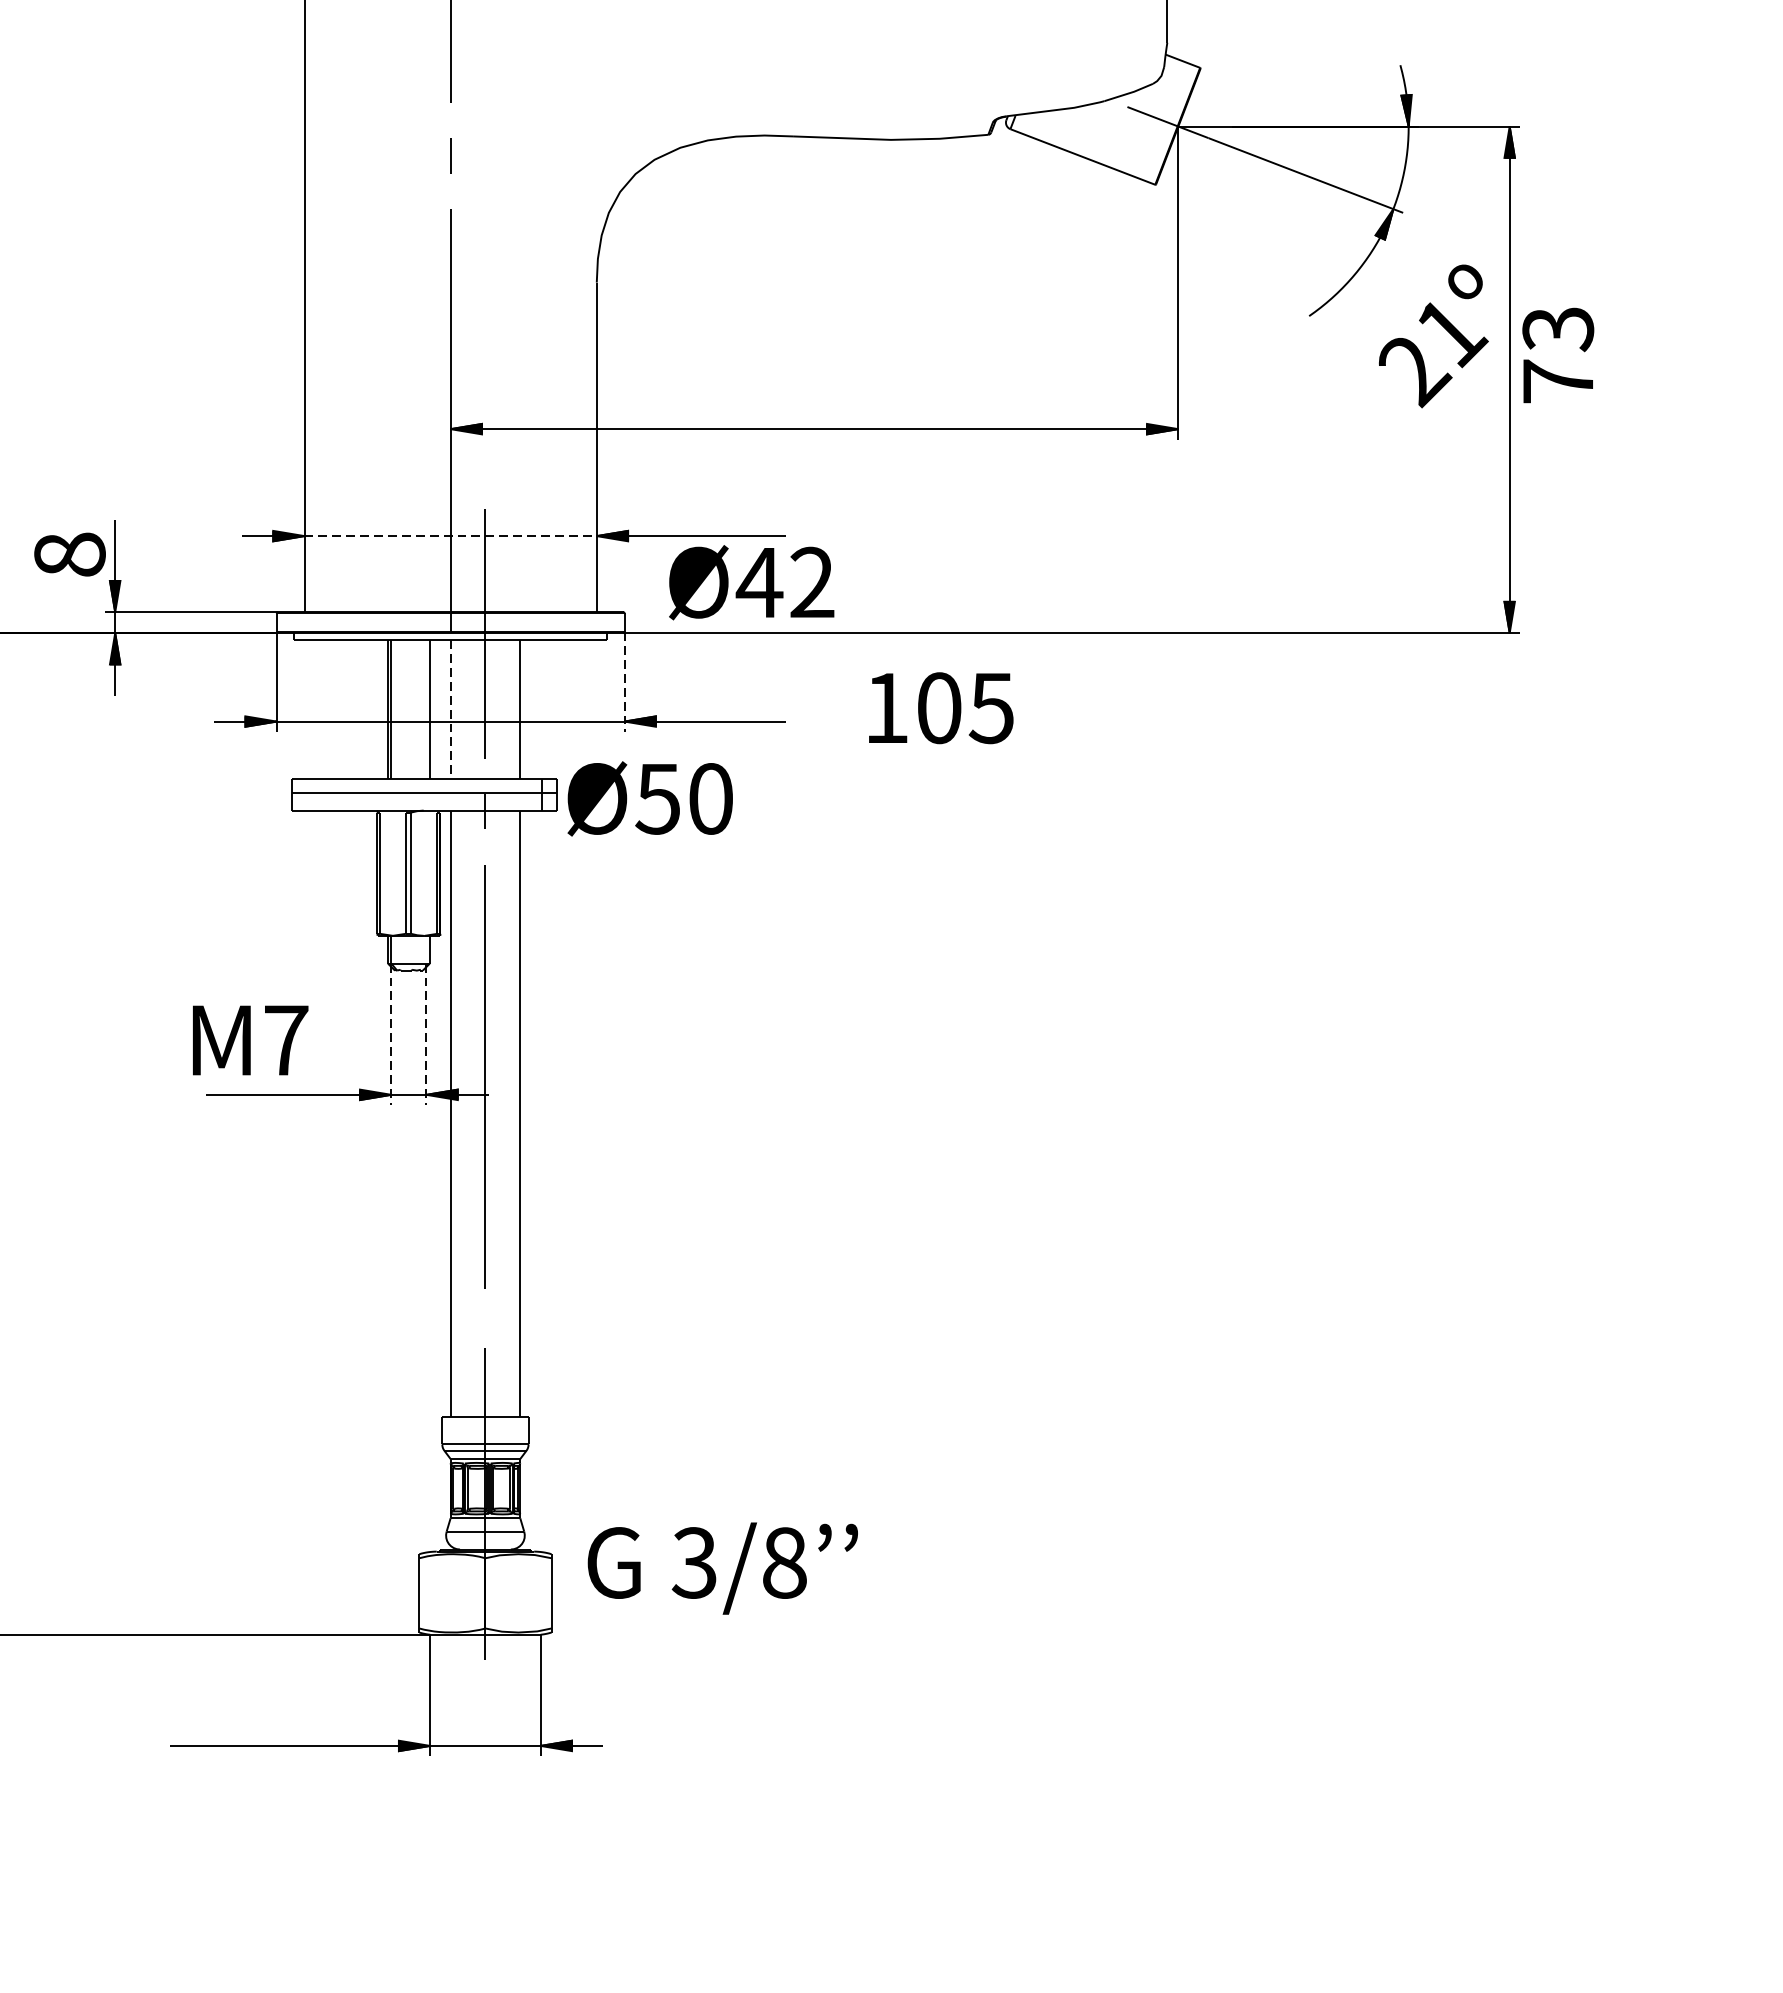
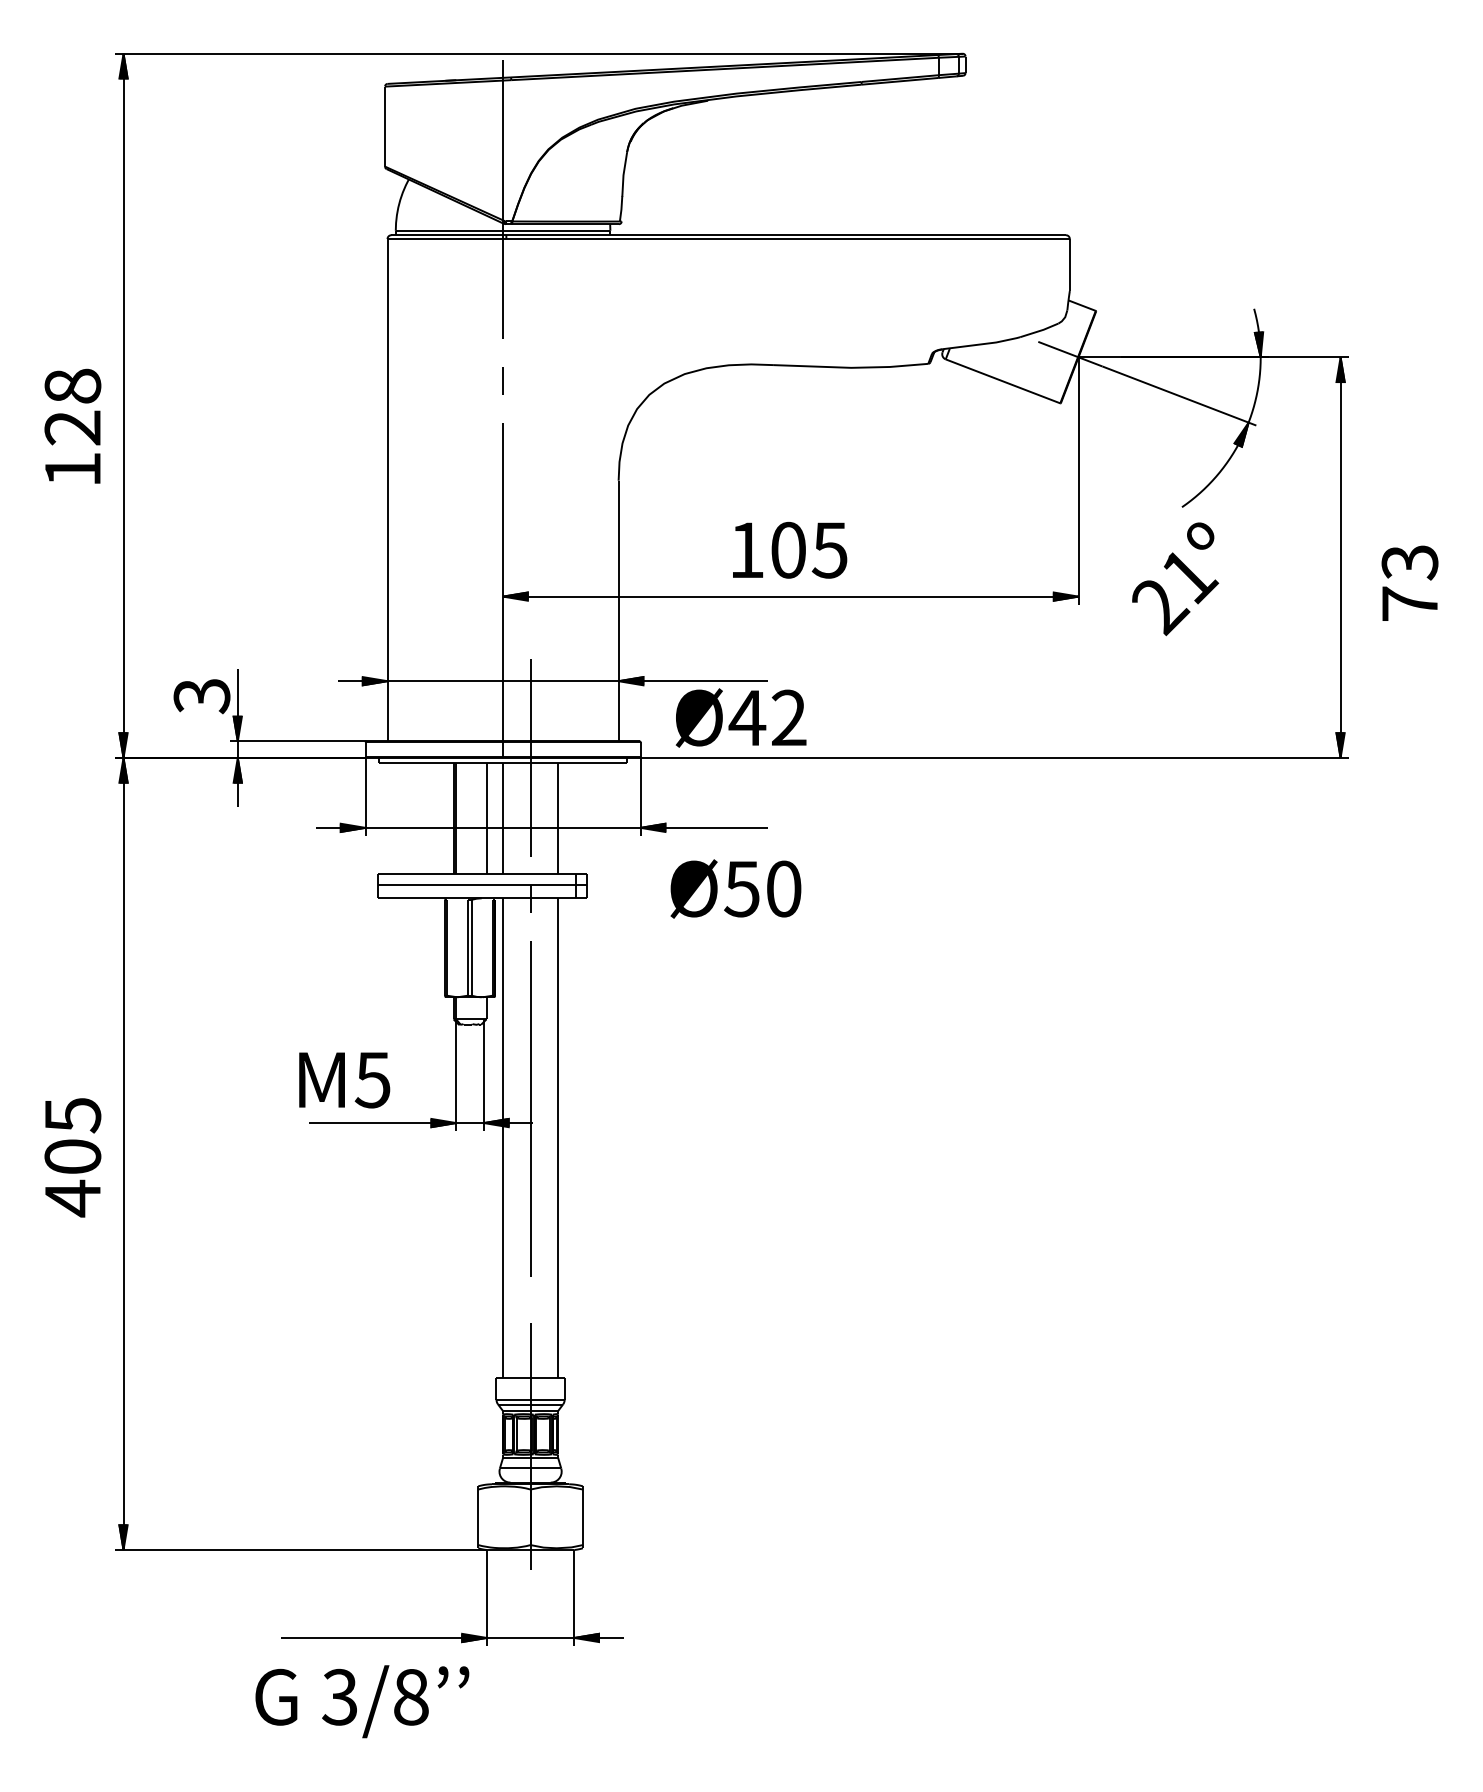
text: (1433, 336) -> (1175, 579), moved
text: (1557, 354) -> (1409, 582), moved
line: (451, 536) -> (503, 681), dashed -> solid
text: (69, 555) -> (201, 696), 8 -> 3
line: (624, 683) -> (640, 797), dashed -> solid
text: (941, 708) -> (790, 550), moved
line: (451, 709) -> (503, 818), dashed -> solid
text: (649, 798) -> (735, 888), moved
line: (391, 1034) -> (456, 1075), dashed -> solid
line: (425, 1034) -> (483, 1075), dashed -> solid
text: (285, 1041) -> (372, 1080), M7 -> M5
text: (723, 1568) -> (362, 1701), moved

